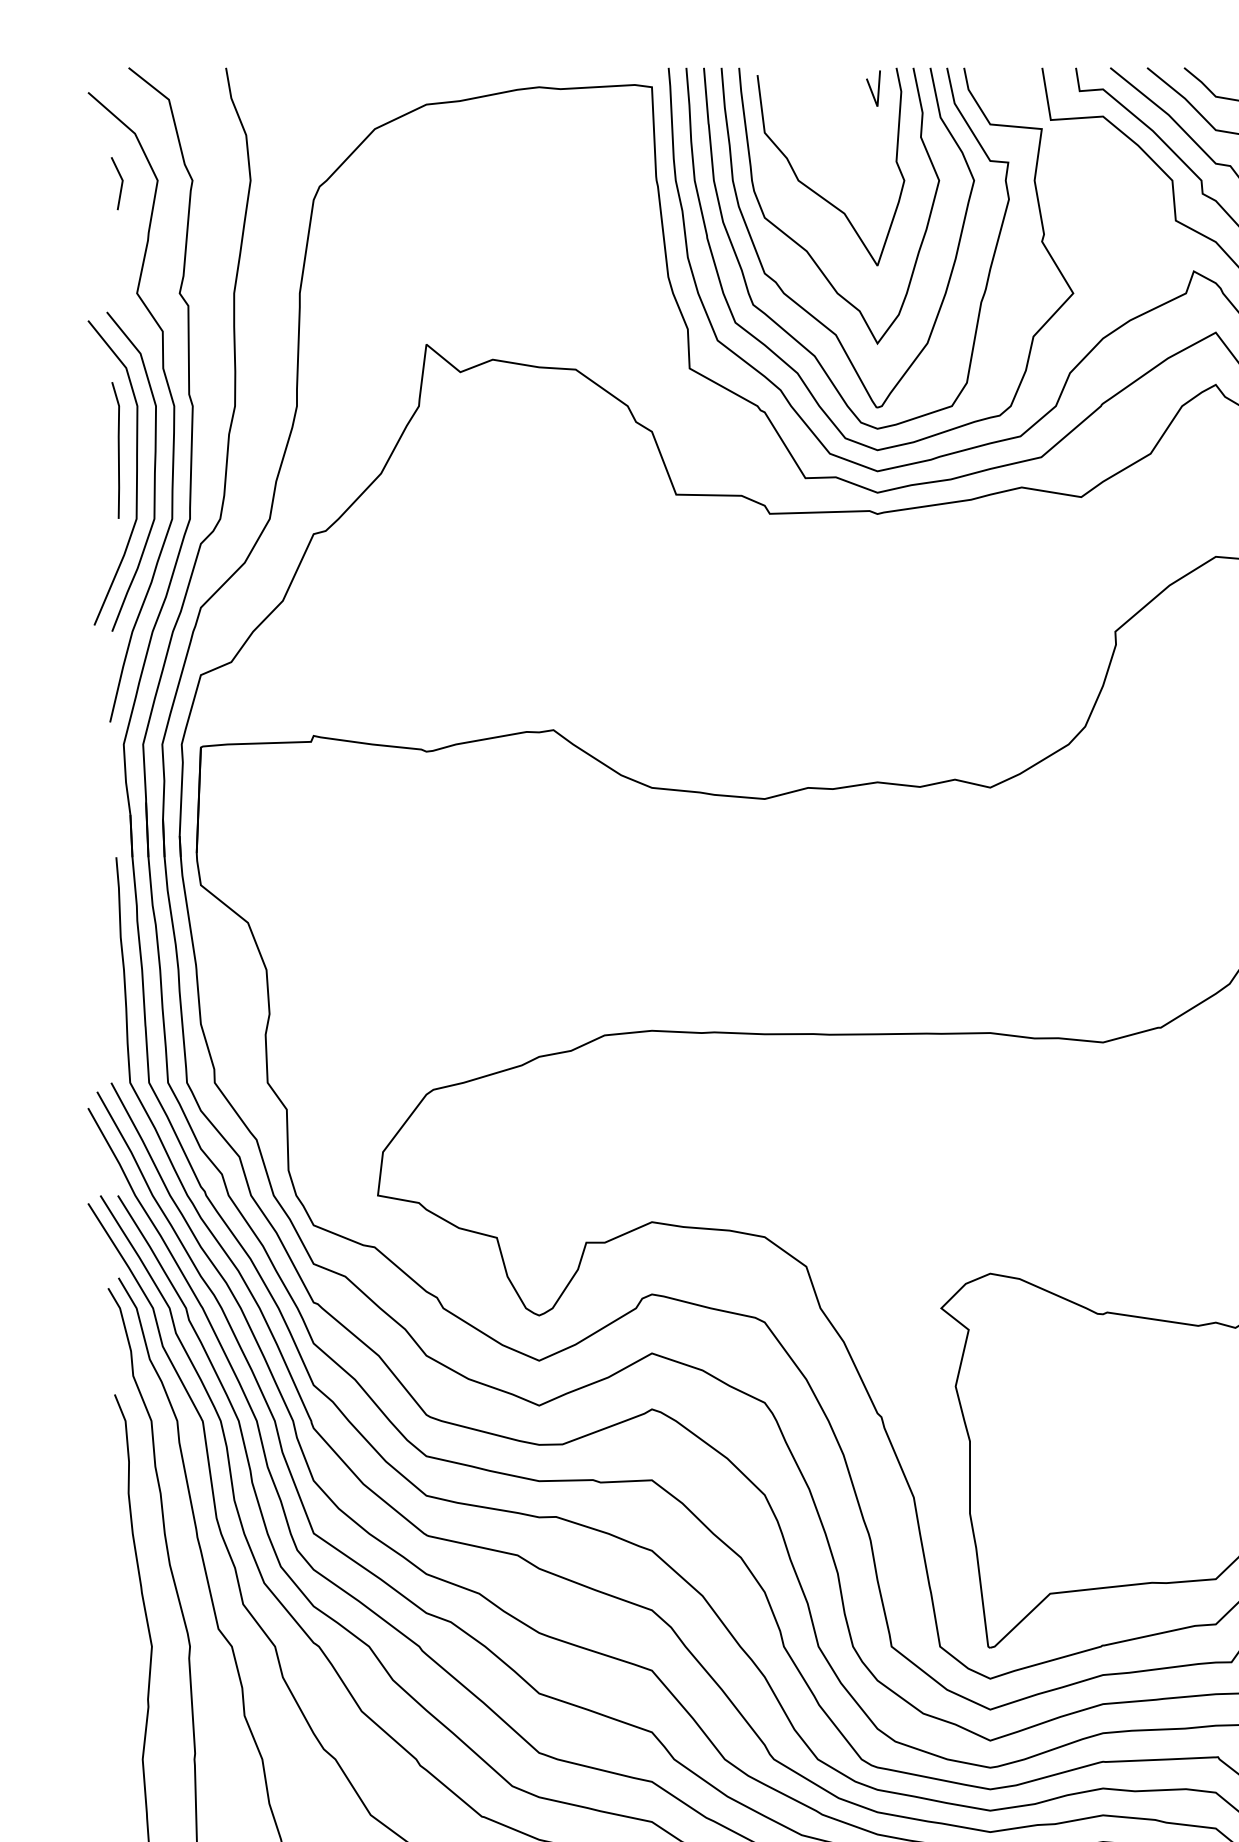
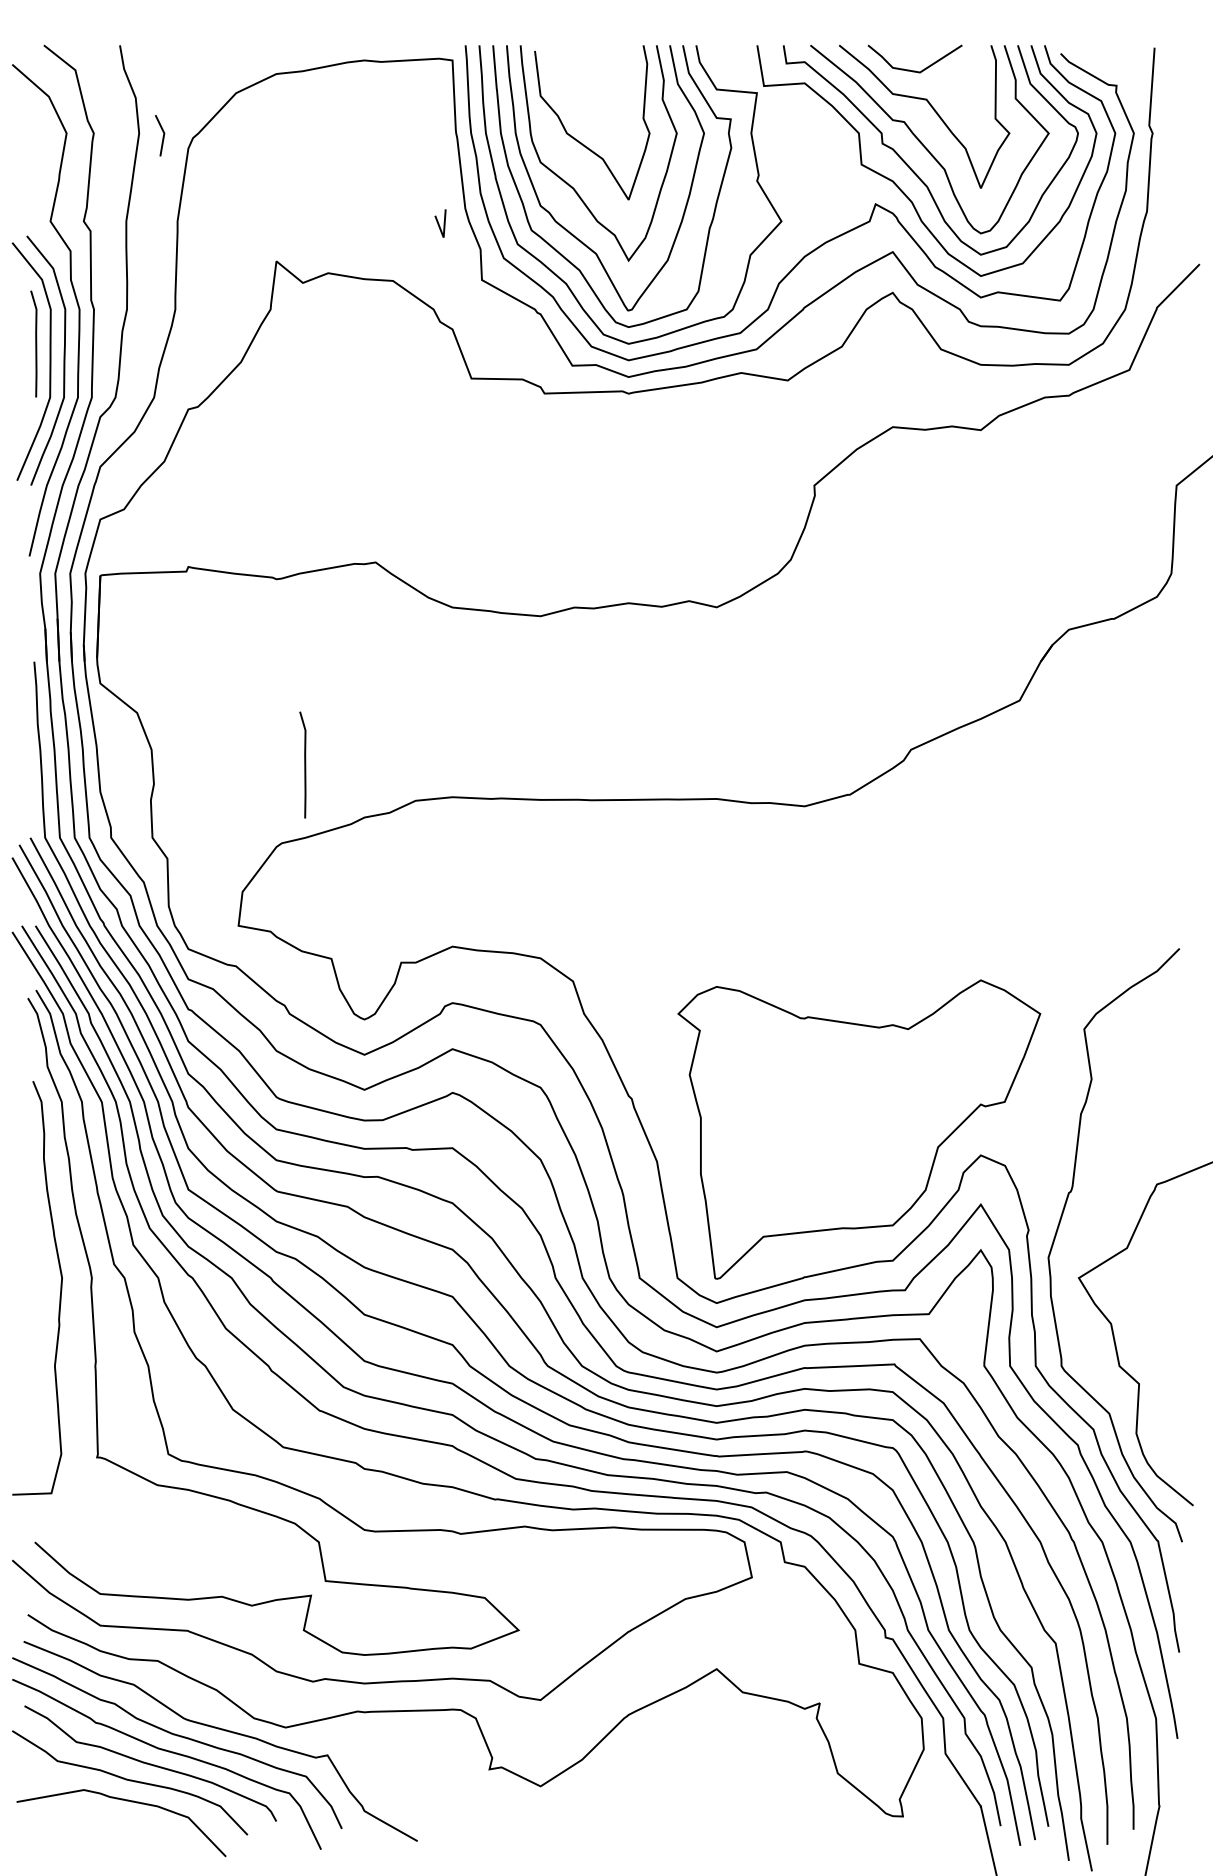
line: (872, 88) -> (439, 223), moved
line: (120, 184) -> (162, 136), moved
line: (462, 988) -> (304, 764), added

